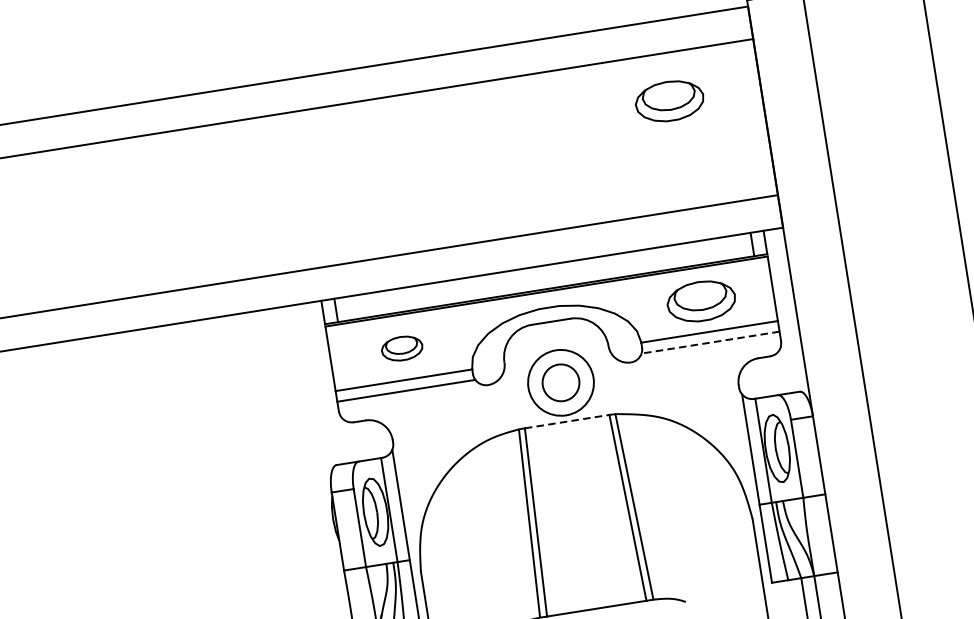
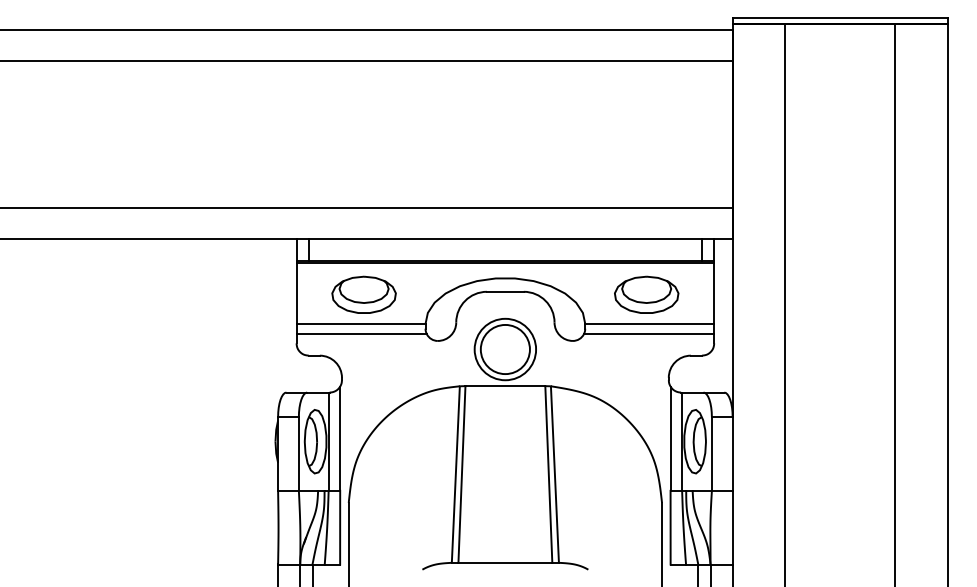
part: (669, 100) -> (646, 105), removed
line: (710, 342) -> (648, 334), dashed -> solid
part: (401, 348) -> (363, 294), size x1.67
circle: (560, 382) -> (504, 349), size x1.43
line: (567, 421) -> (505, 386), dashed -> solid

